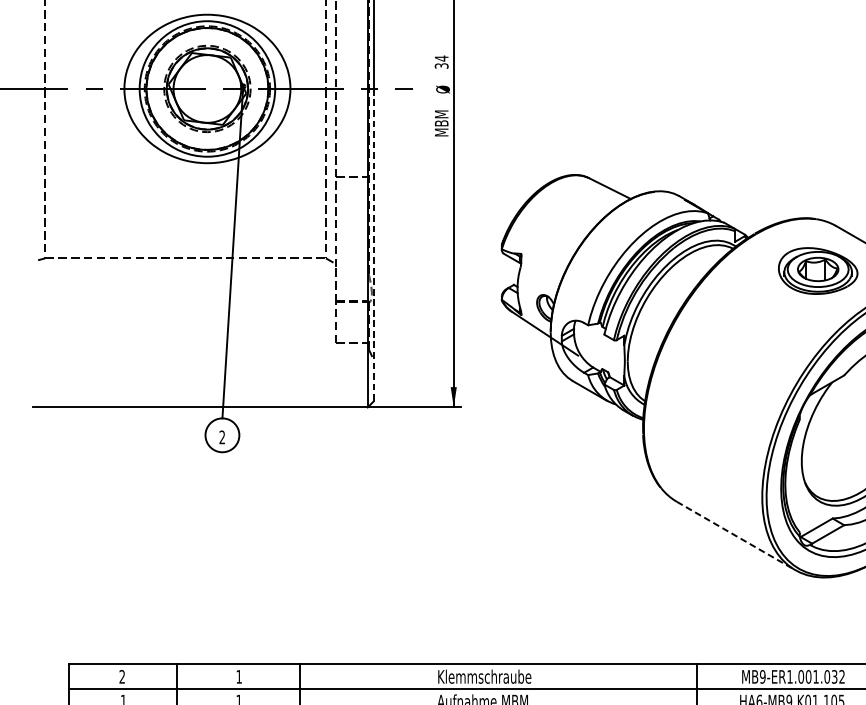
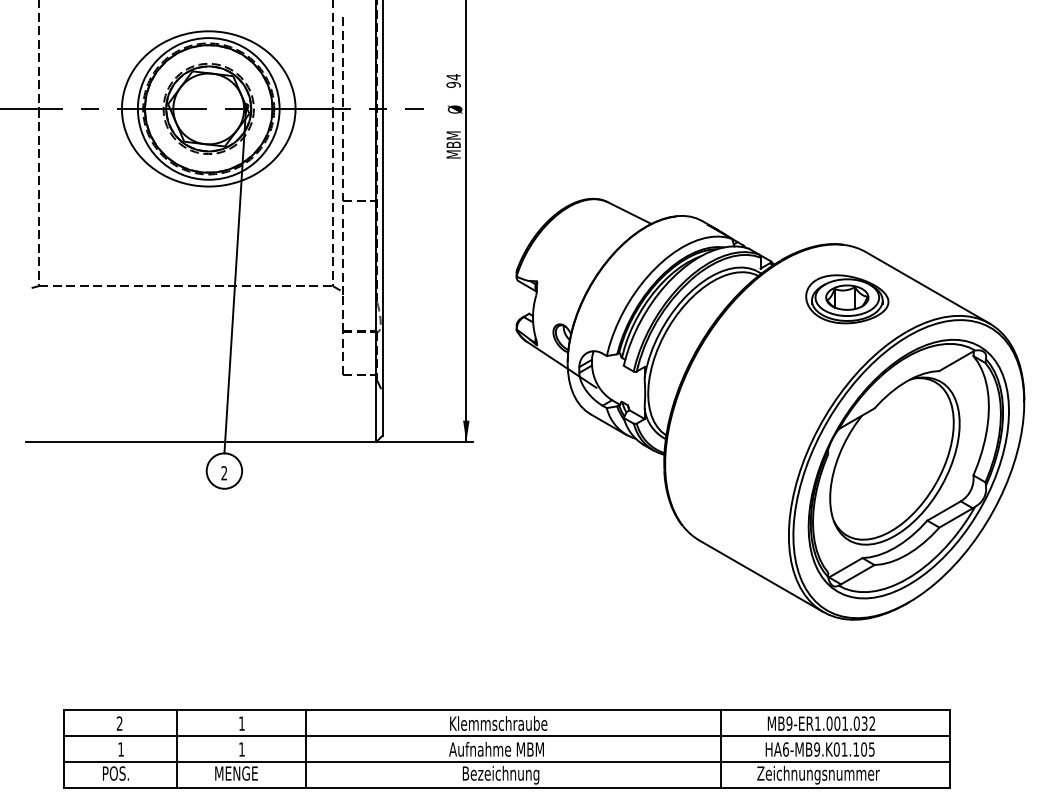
text: (441, 65) -> (453, 84), 34 -> 94
line: (373, 245) -> (382, 272), dashed -> solid
line: (736, 536) -> (761, 576), dashed -> solid

